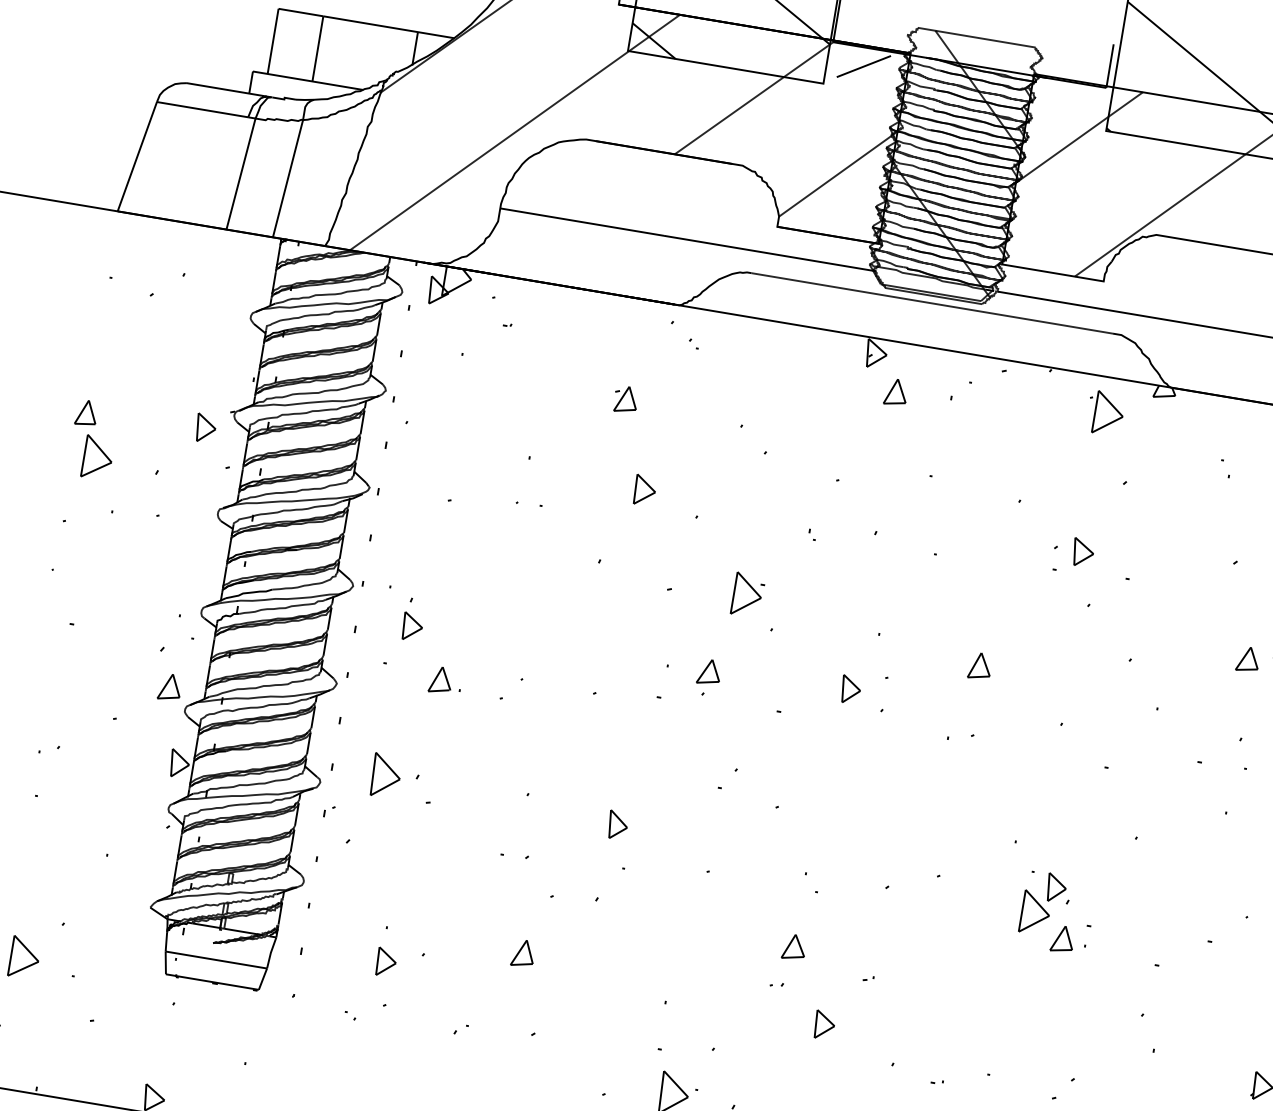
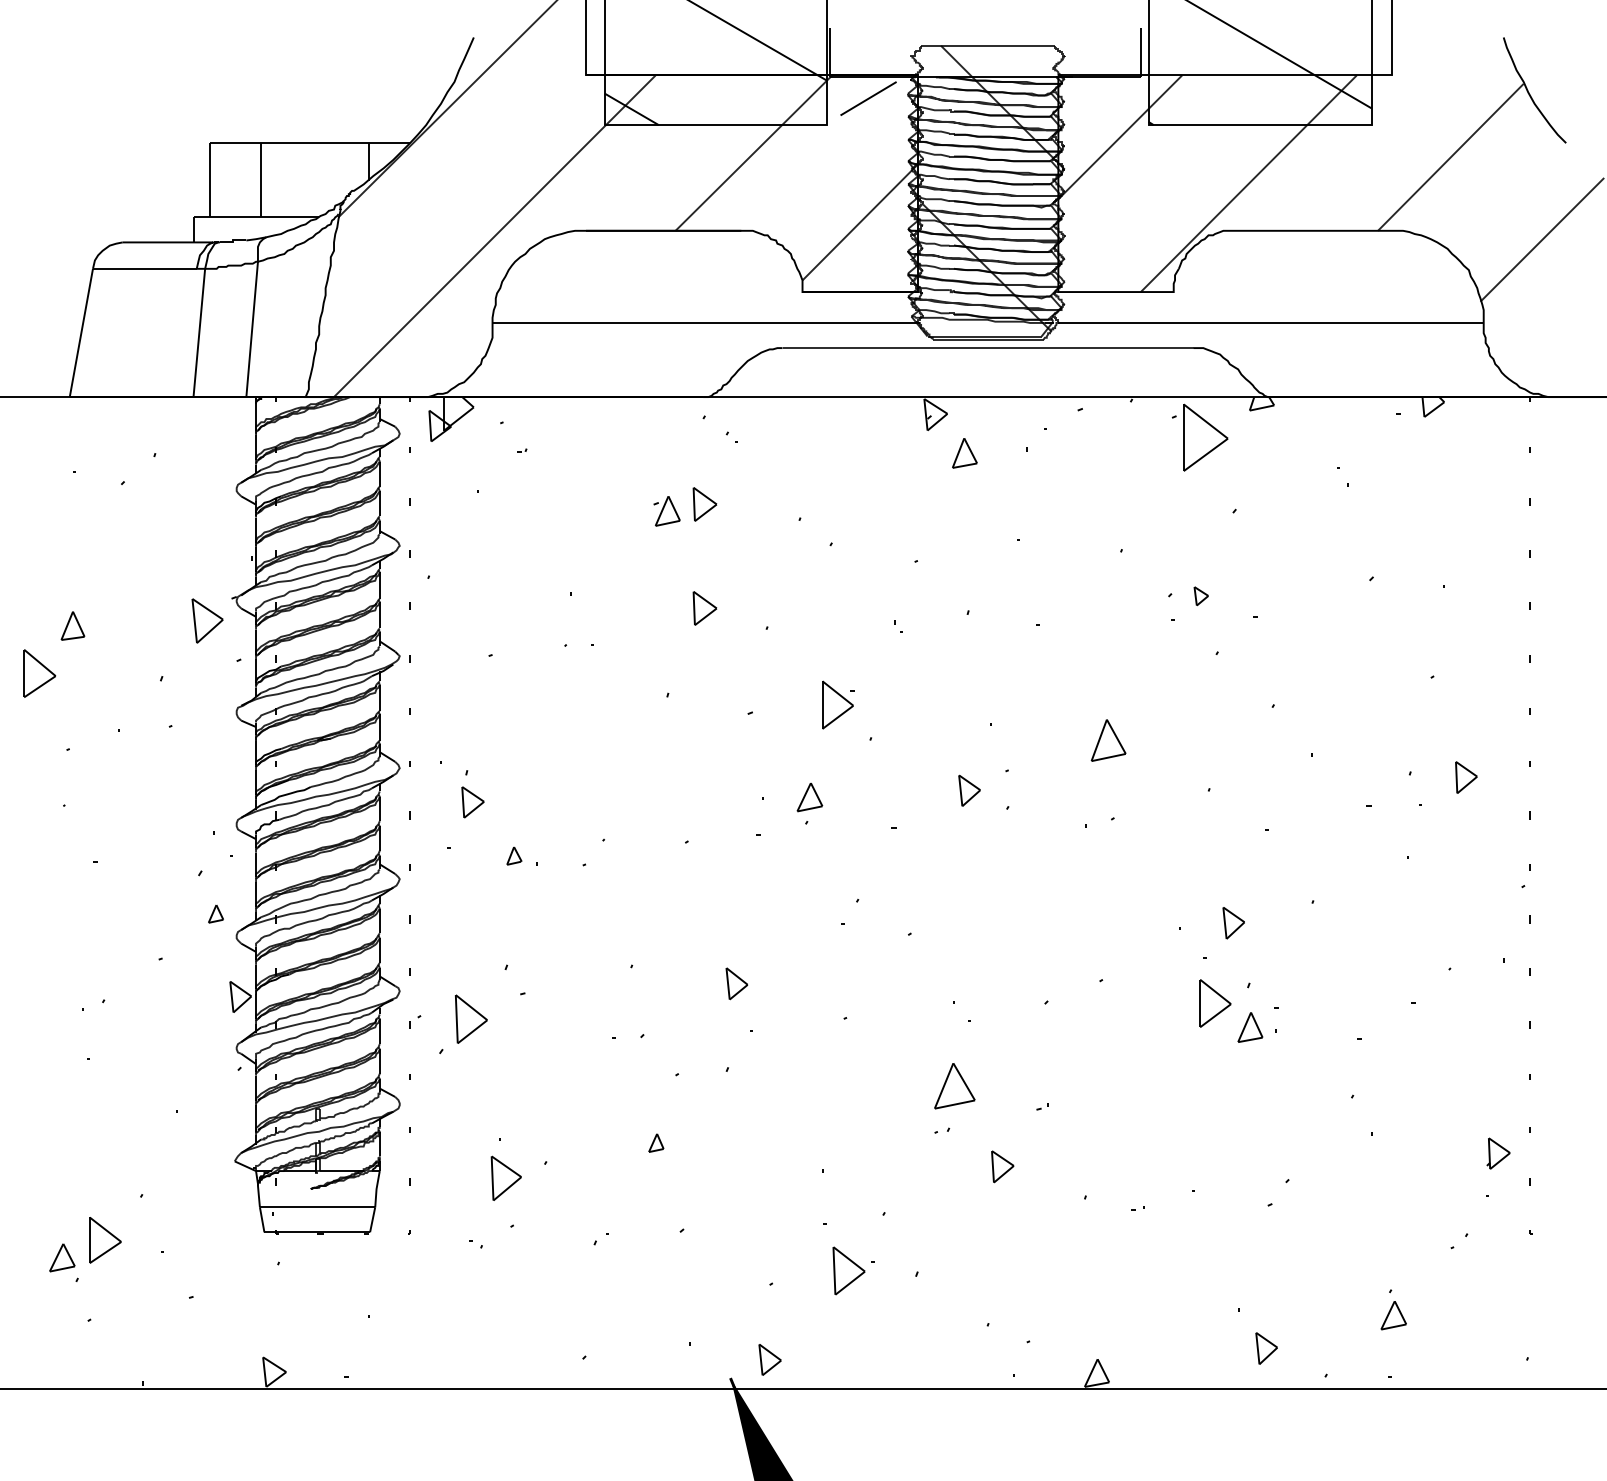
part: (659, 399) -> (704, 504), added
part: (1105, 413) -> (1200, 437), size x1.4
part: (205, 428) -> (207, 620), size x1.4
part: (97, 457) -> (39, 673), moved
part: (1083, 553) -> (1201, 596), size x0.6
part: (1248, 659) -> (1403, 683), removed
part: (980, 666) -> (1108, 740), size x1.4
part: (441, 679) -> (514, 855), size x0.6
part: (169, 686) -> (215, 913), size x0.6
part: (386, 775) -> (471, 1018), moved
part: (1056, 888) -> (1233, 923), moved
part: (794, 946) -> (954, 1085), size x1.6
part: (523, 953) -> (656, 1142), size x0.6
part: (385, 962) -> (505, 1178), size x1.4

